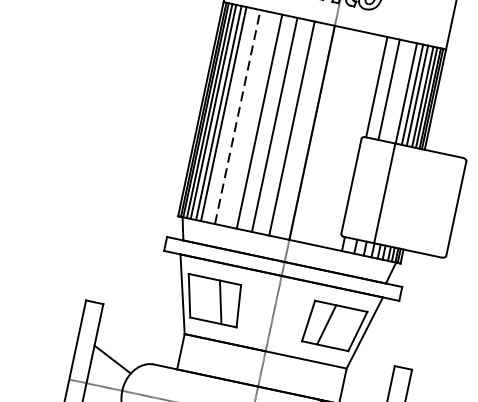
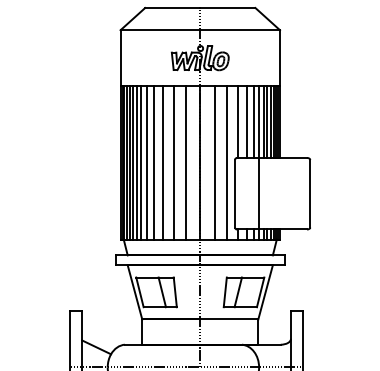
line: (398, 92) -> (253, 122), added
line: (230, 114) -> (141, 162), added
line: (238, 116) -> (147, 162), dashed -> solid
line: (246, 118) -> (153, 162), added
line: (332, 136) -> (214, 162), added
line: (350, 140) -> (227, 162), added

